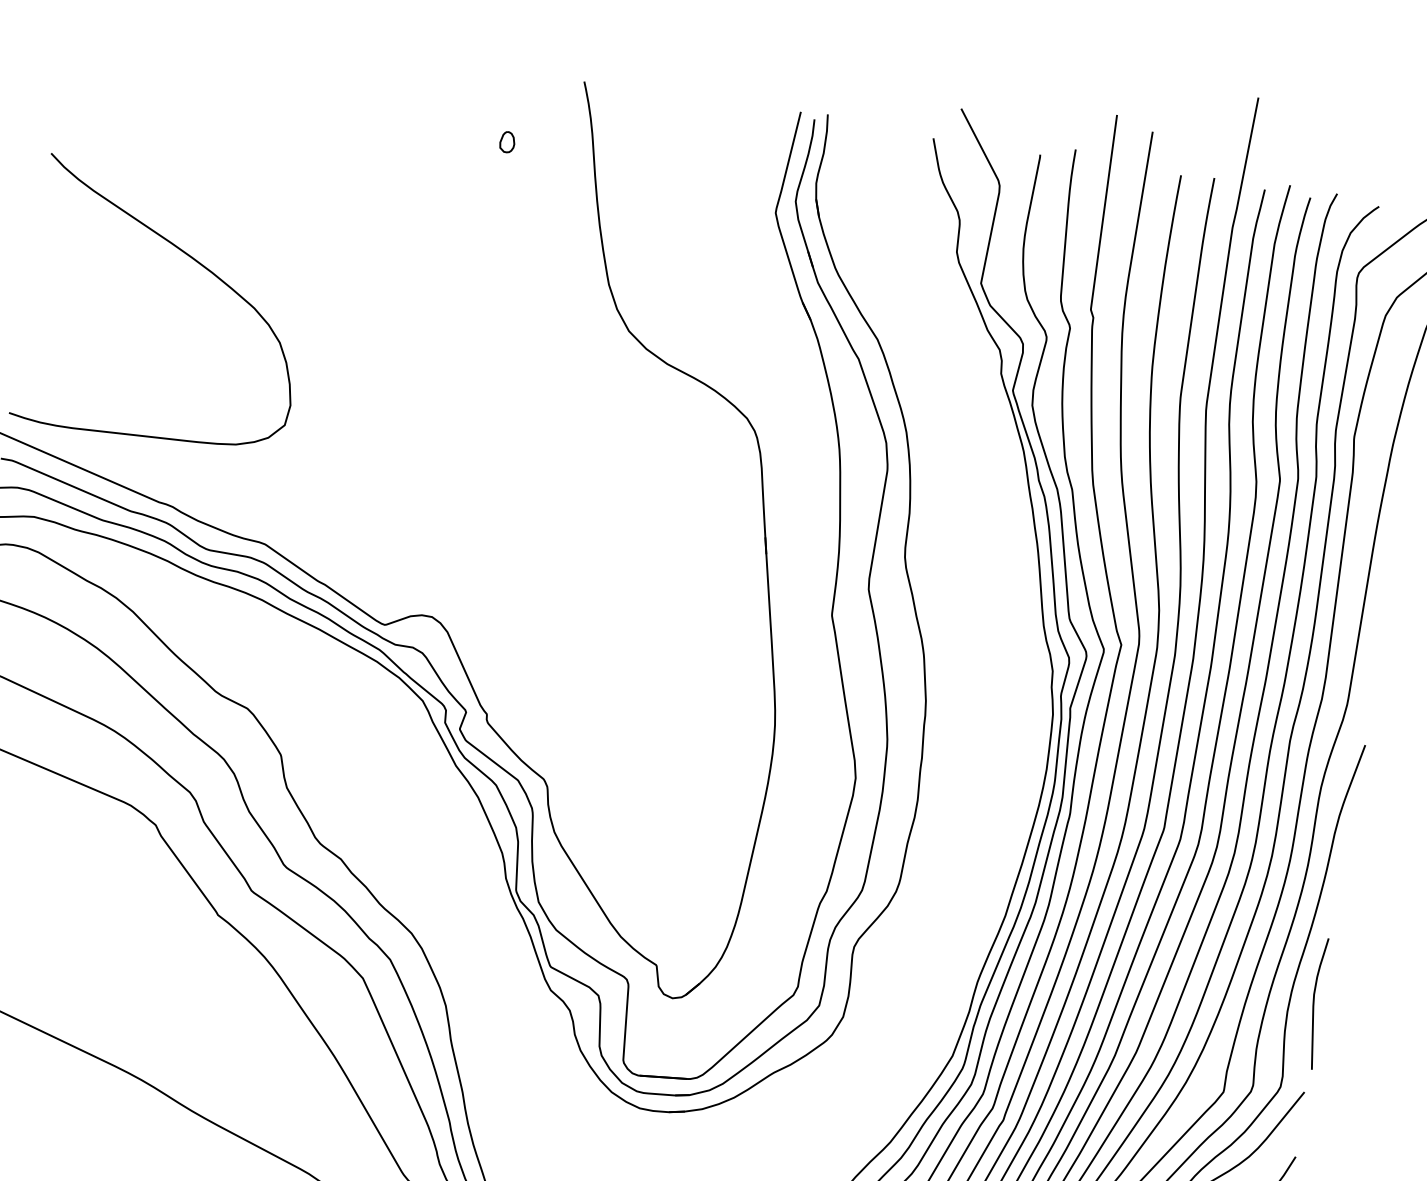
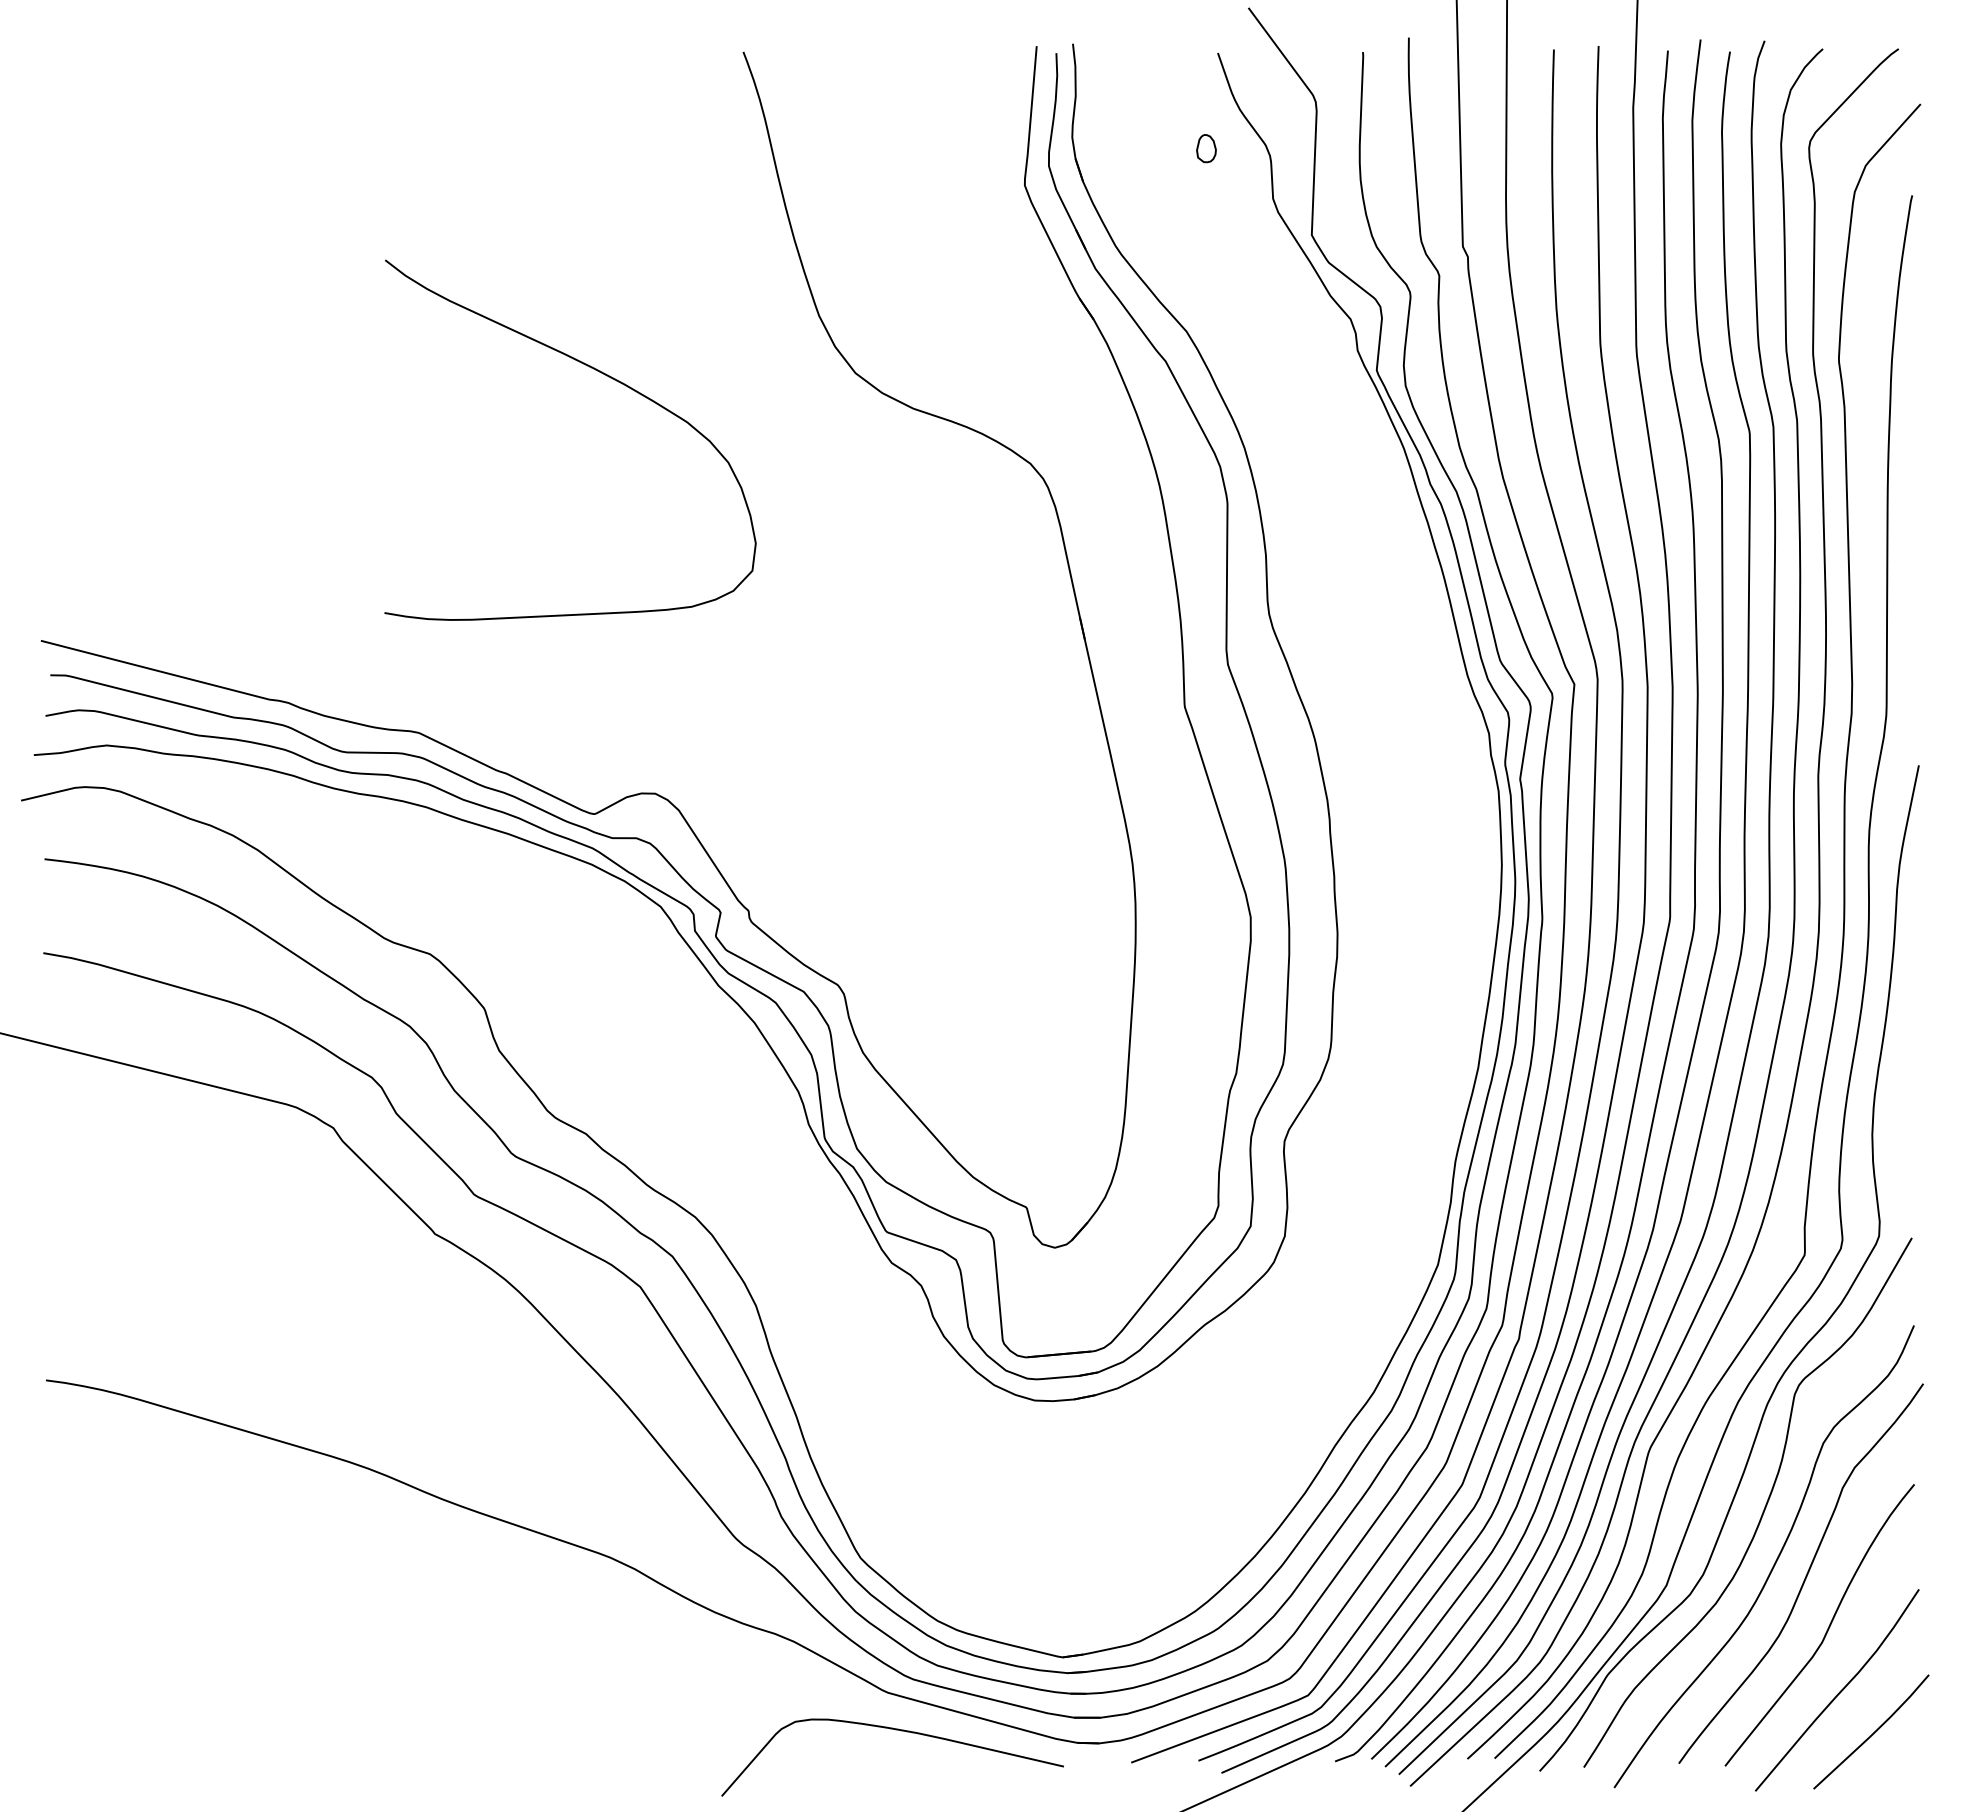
part: (507, 142) -> (1206, 148), moved
curve: (200, 265) -> (606, 376), moved
curve: (1314, 1004) -> (1906, 1119), removed

